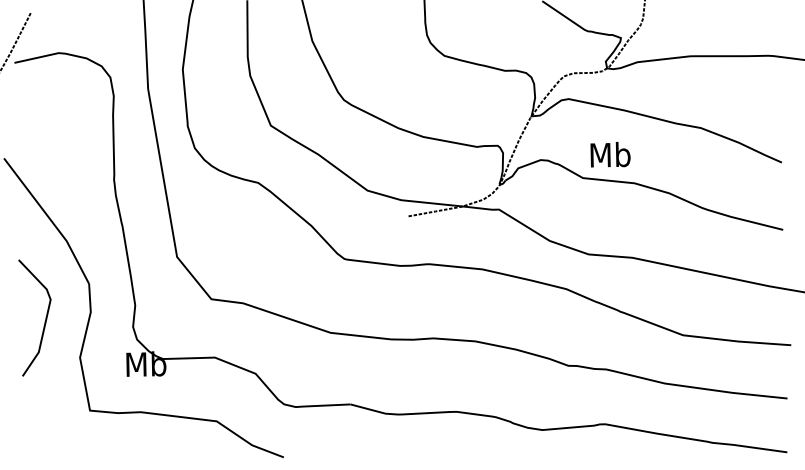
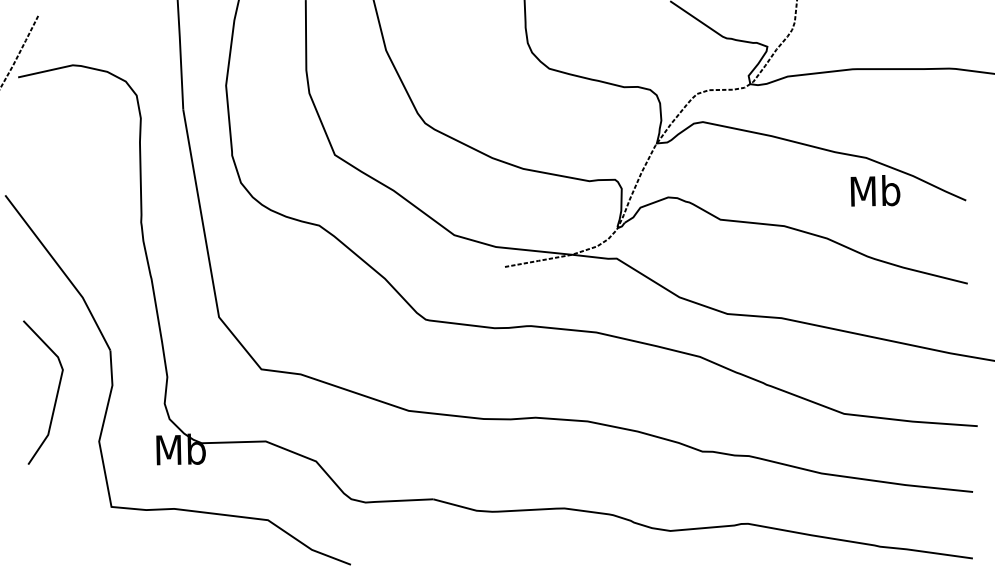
text: (610, 154) -> (875, 190), moved

